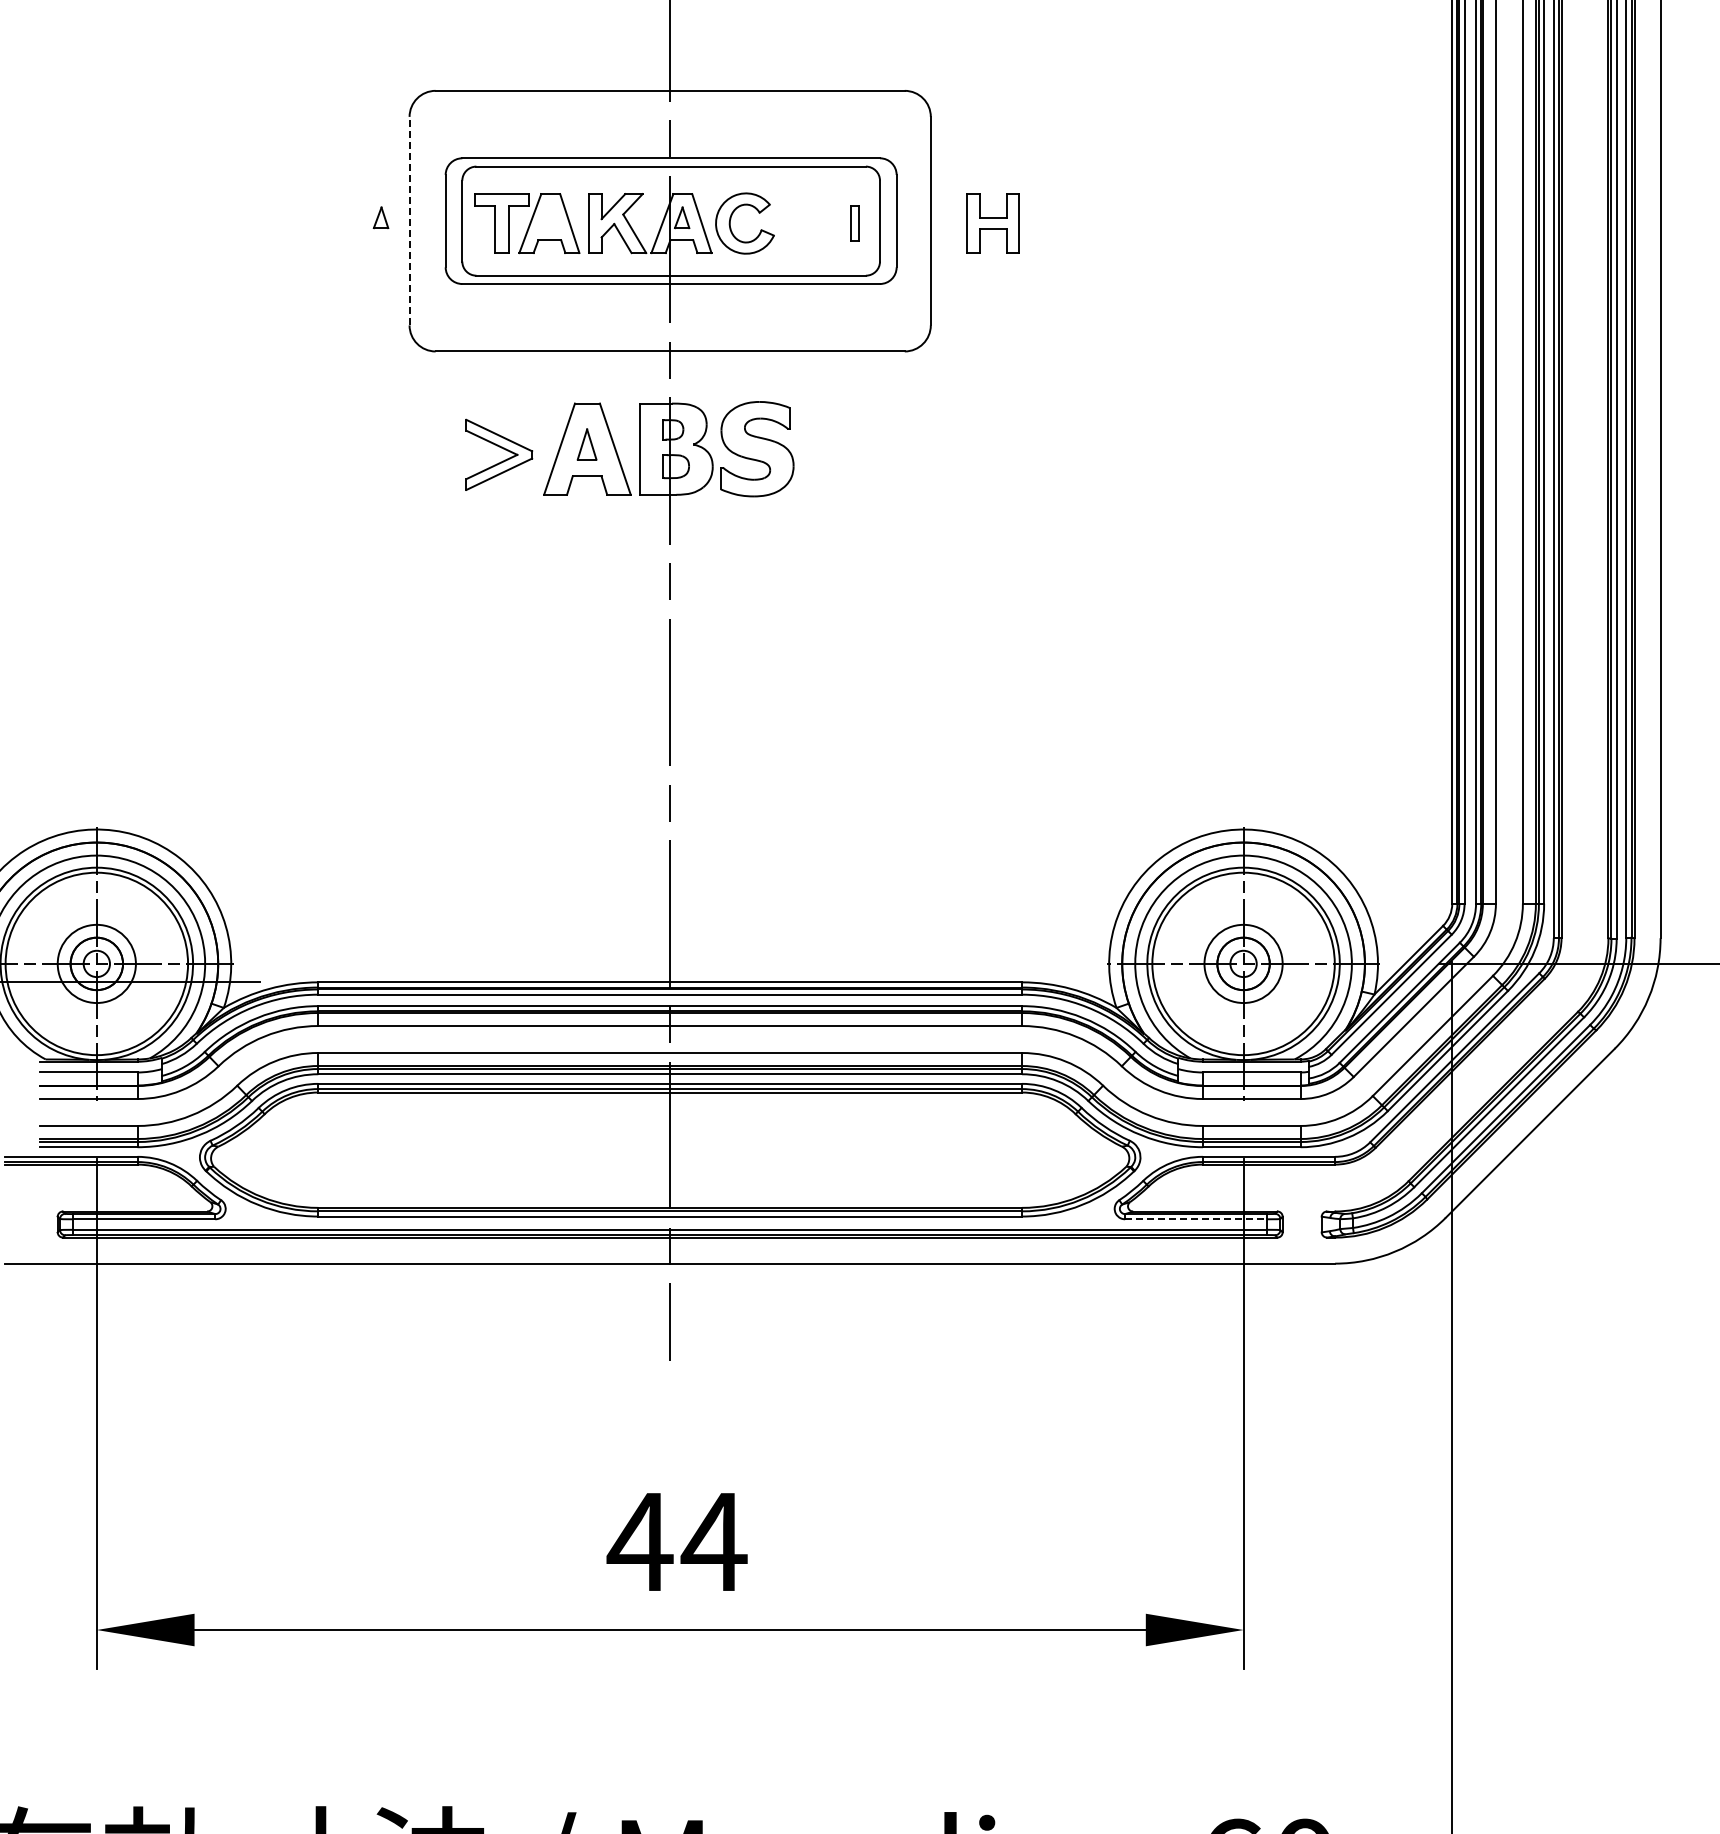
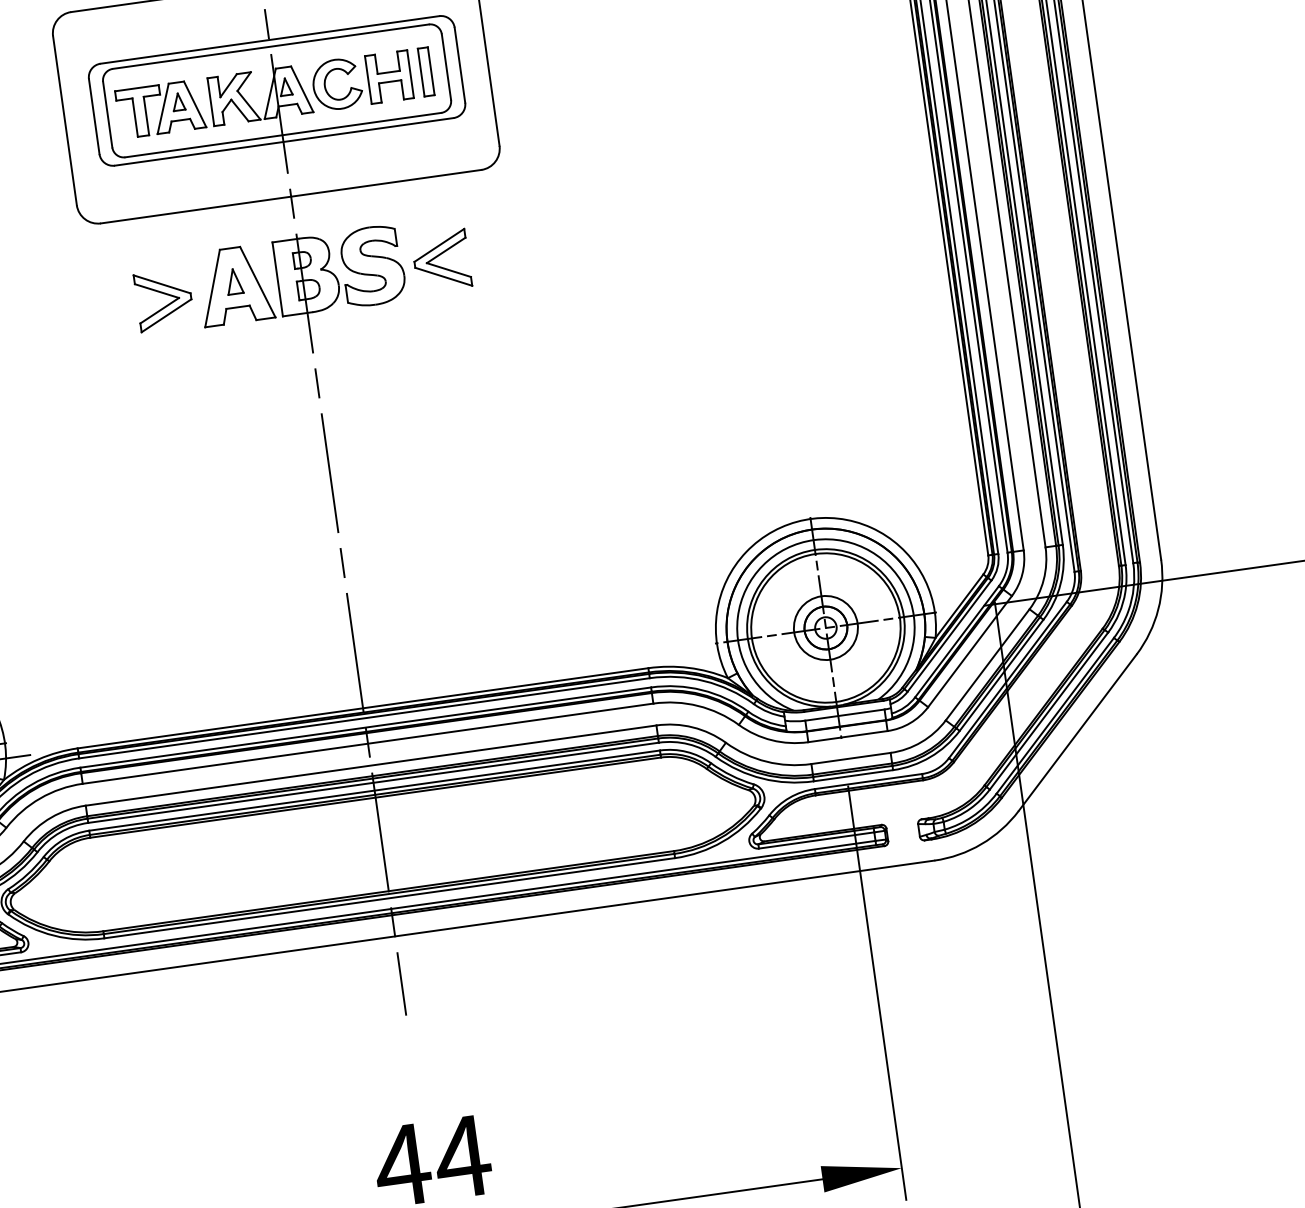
part: (380, 217) -> (178, 101), moved
line: (409, 220) -> (64, 120), dashed -> solid
part: (854, 223) -> (426, 71), size x1.67
part: (992, 223) -> (388, 77), moved
part: (839, 448) -> (439, 256), added
line: (1196, 1219) -> (816, 840), dashed -> solid

